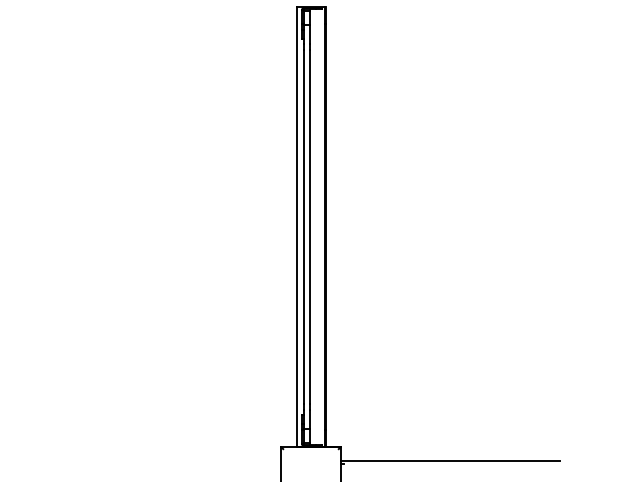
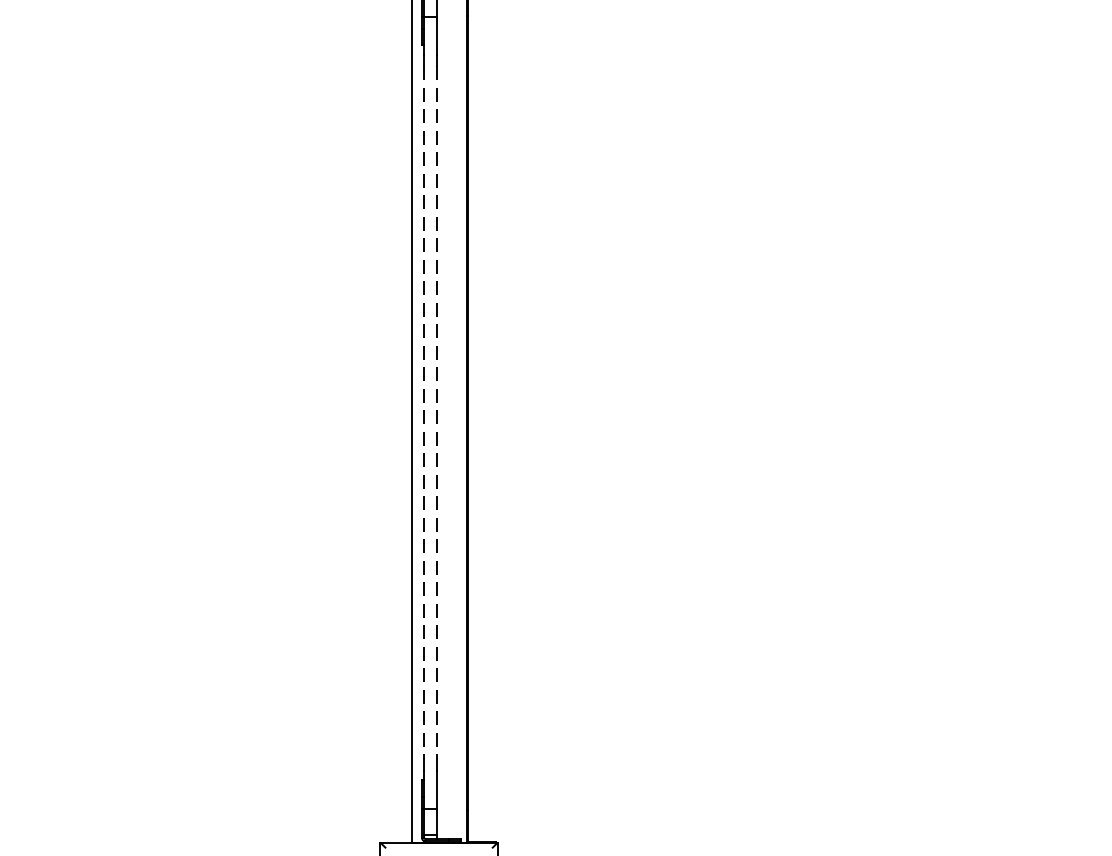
line: (303, 227) -> (424, 413), solid -> dashed
line: (309, 227) -> (436, 413), solid -> dashed

